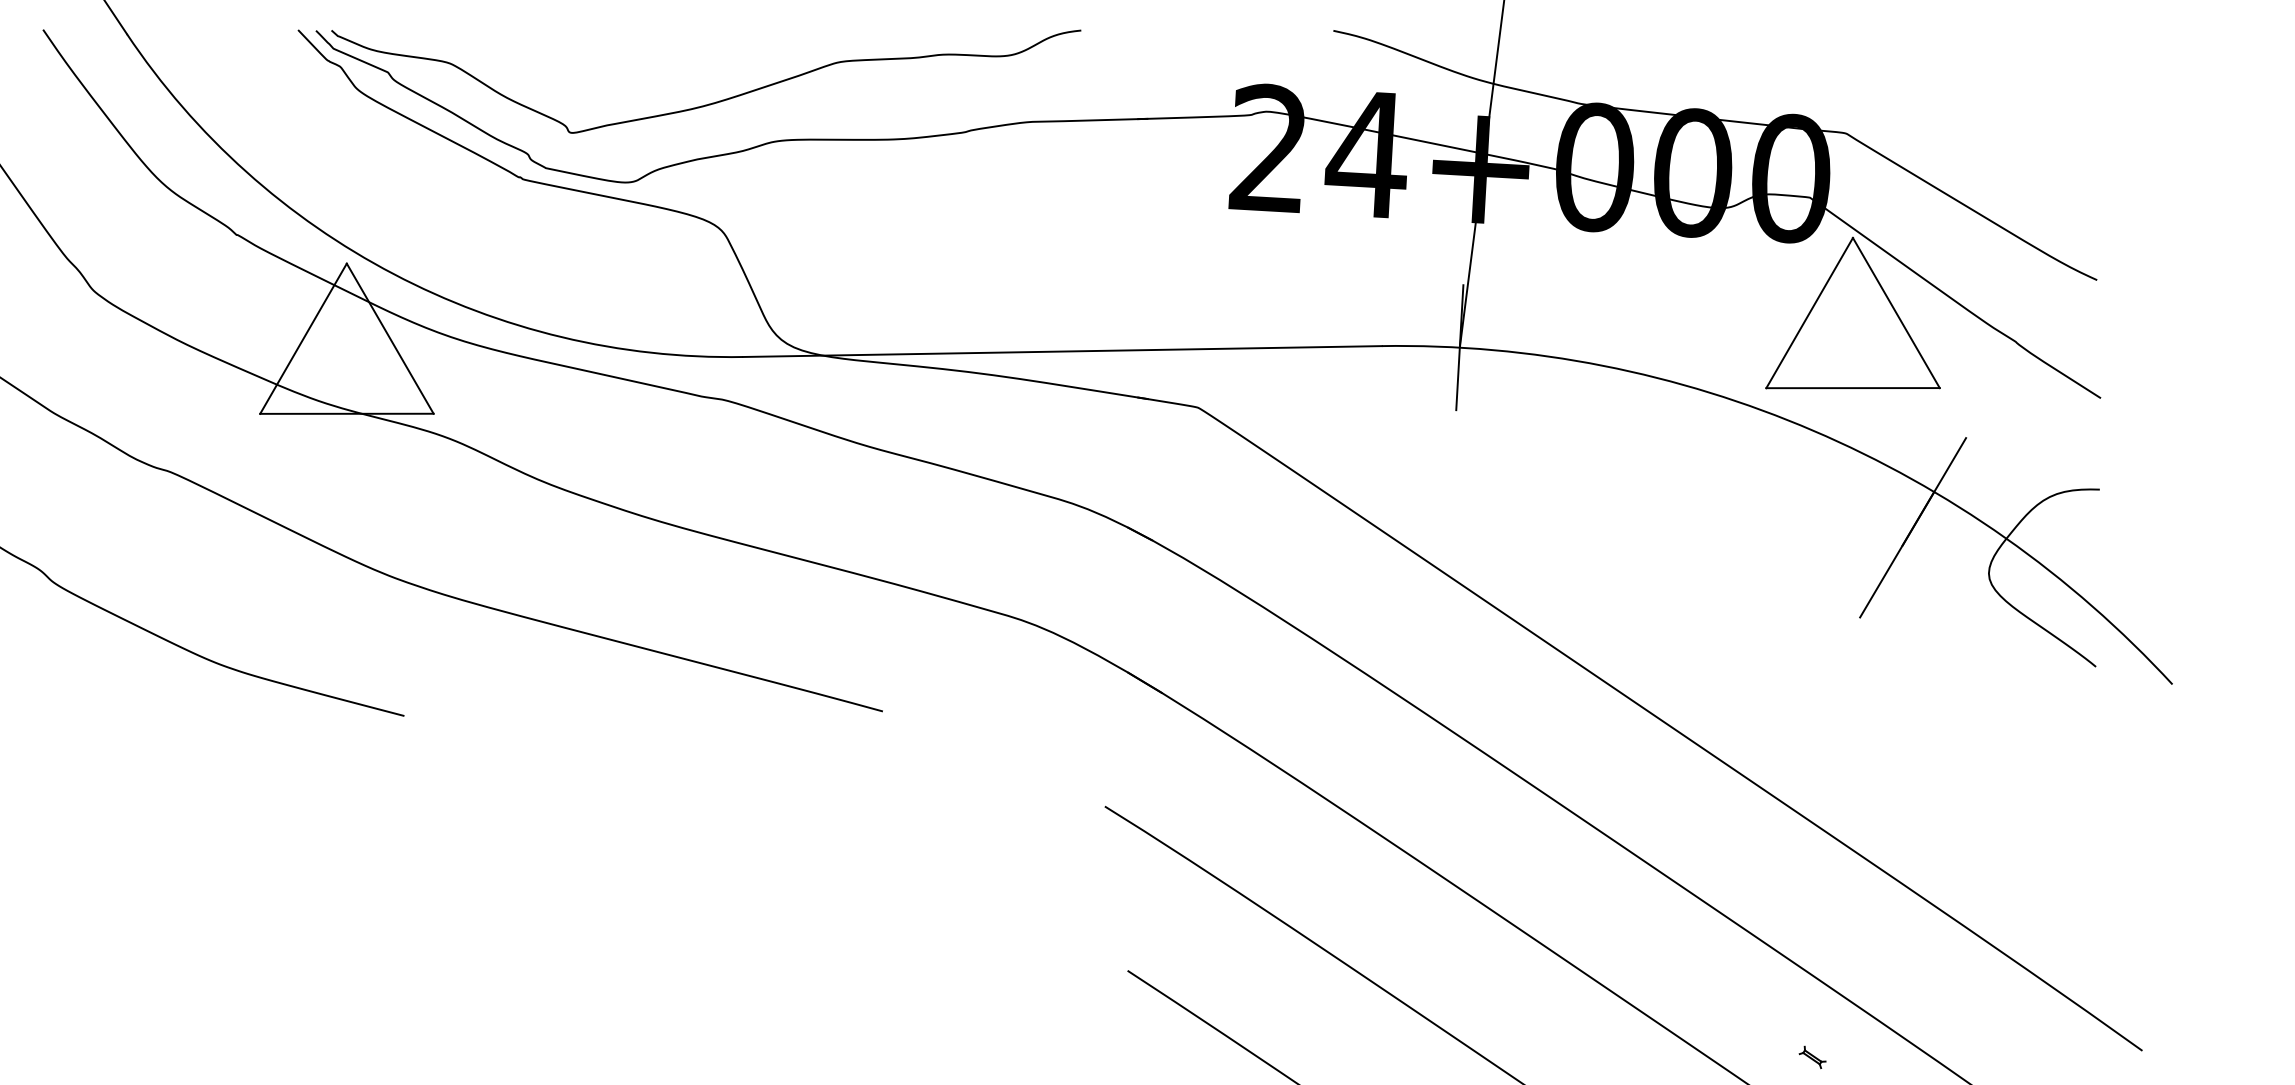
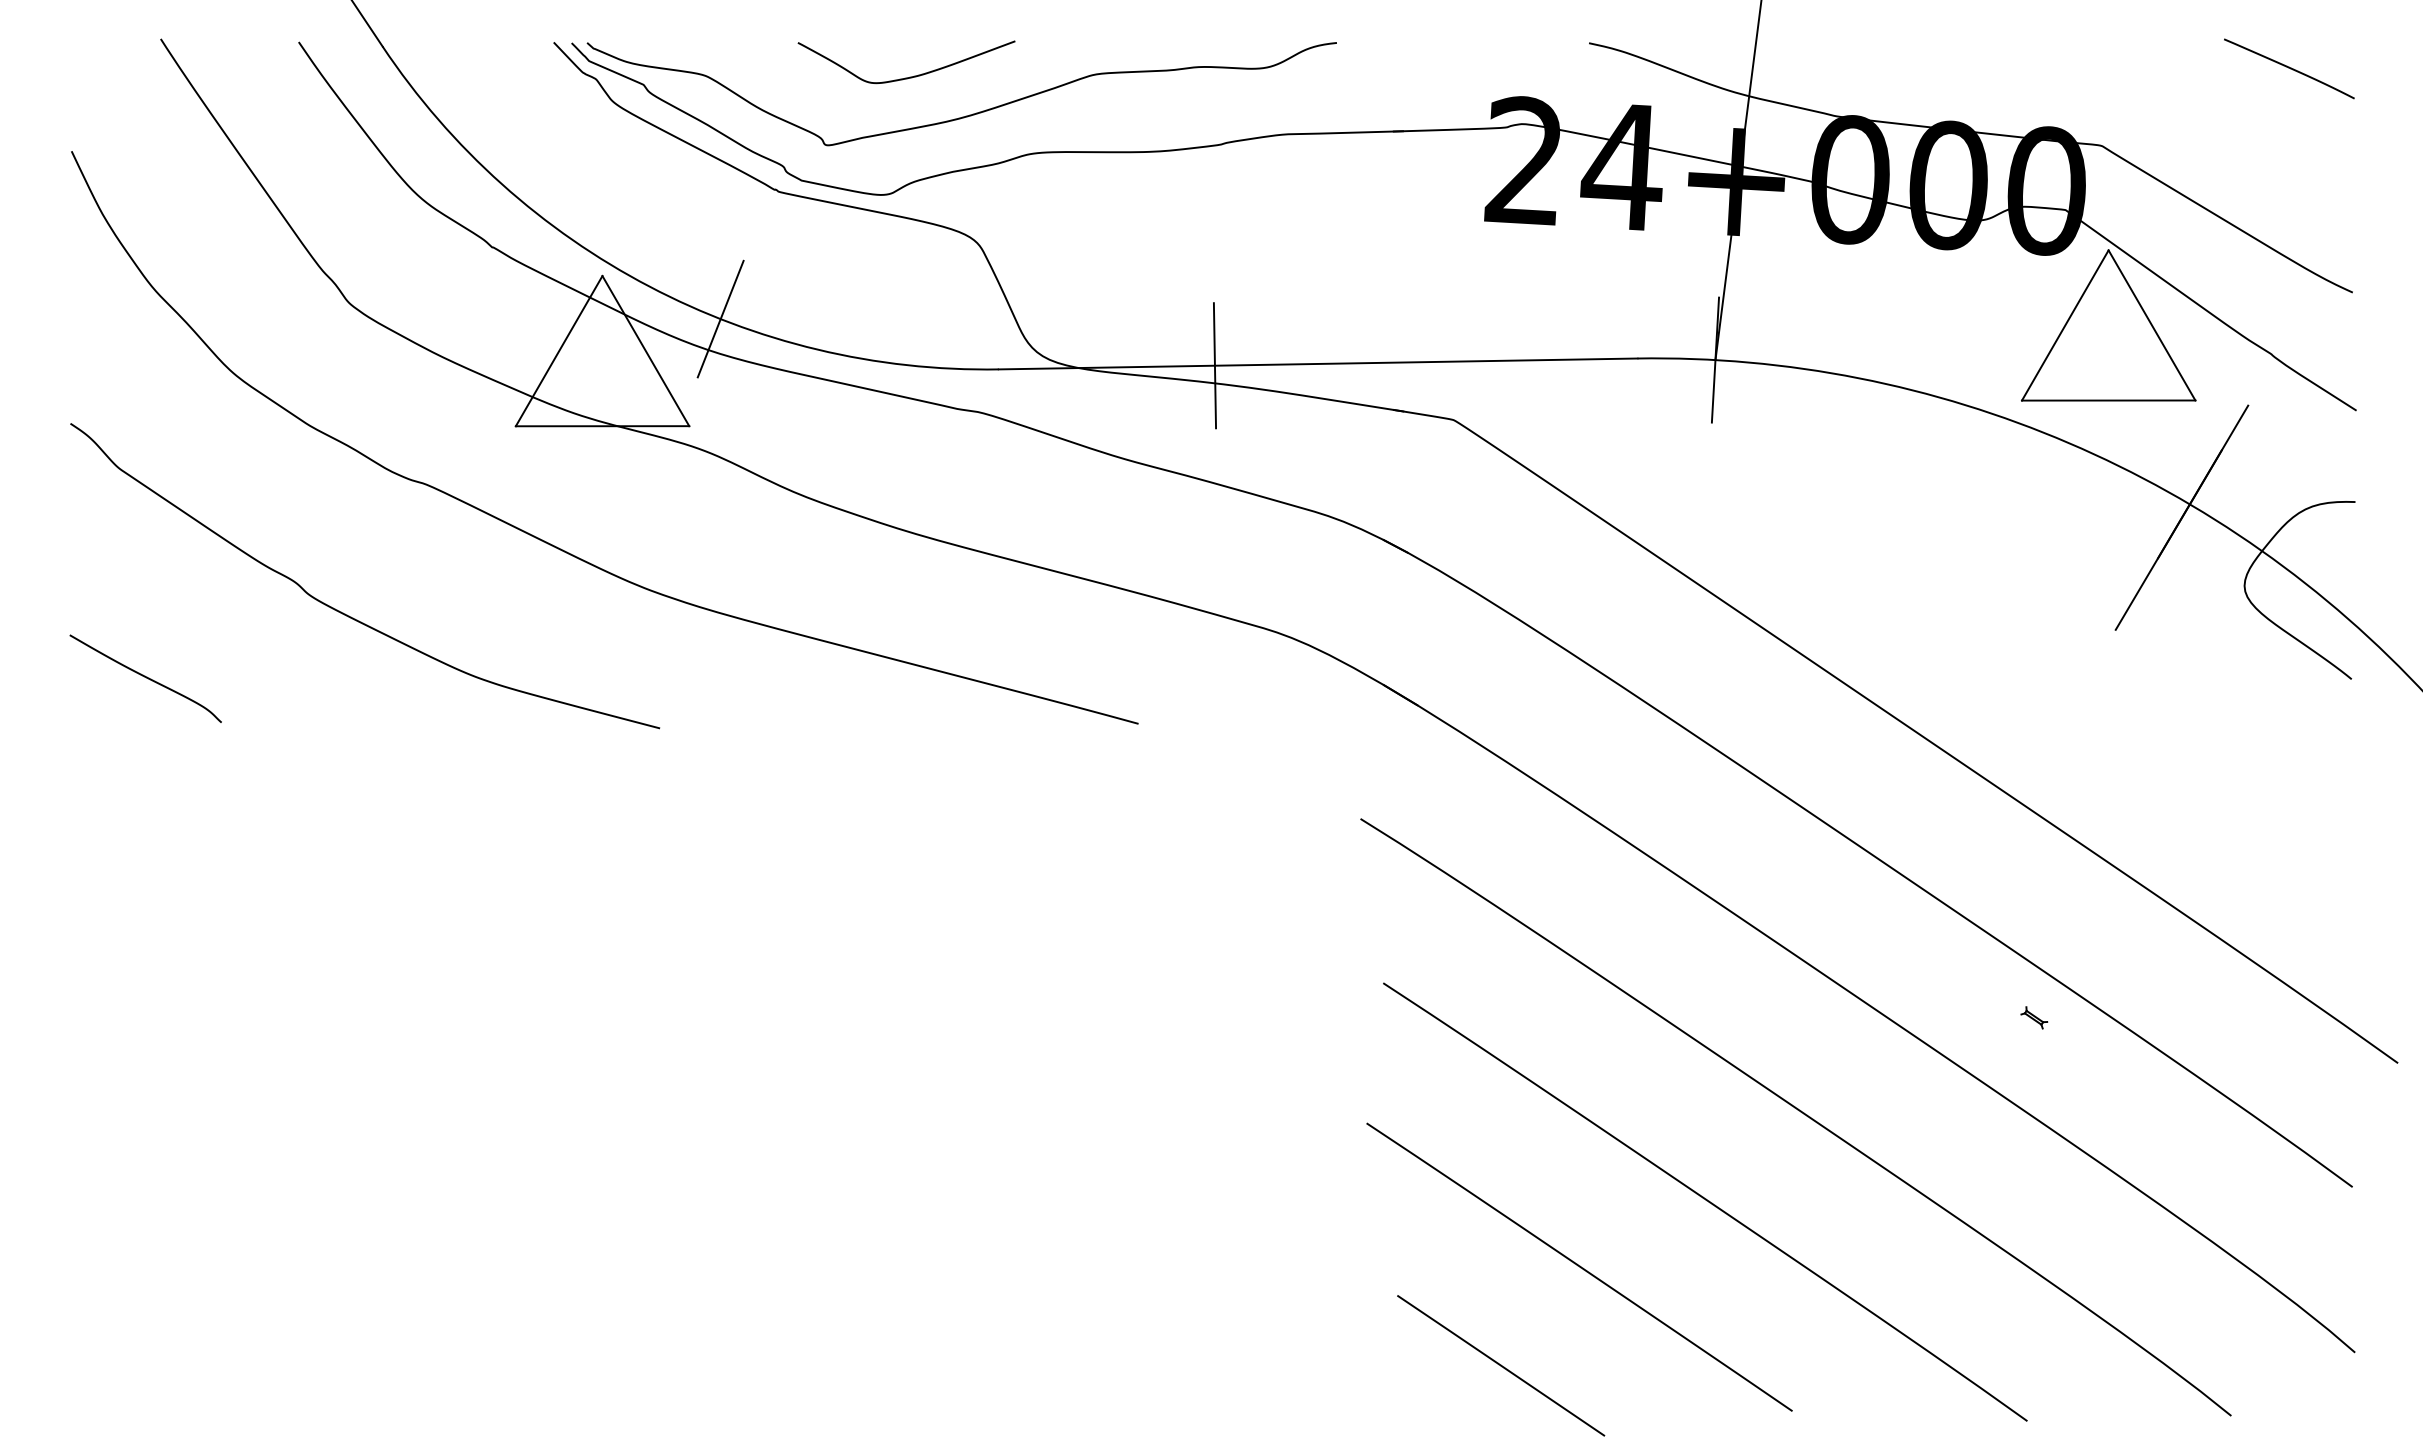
curve: (2033, 56) -> (2289, 68), added
curve: (653, 64) -> (909, 76), added
line: (464, 306) -> (720, 318), added
line: (958, 353) -> (1214, 365), added
line: (1962, 442) -> (2218, 454), added
part: (1812, 1057) -> (2034, 1017), moved

